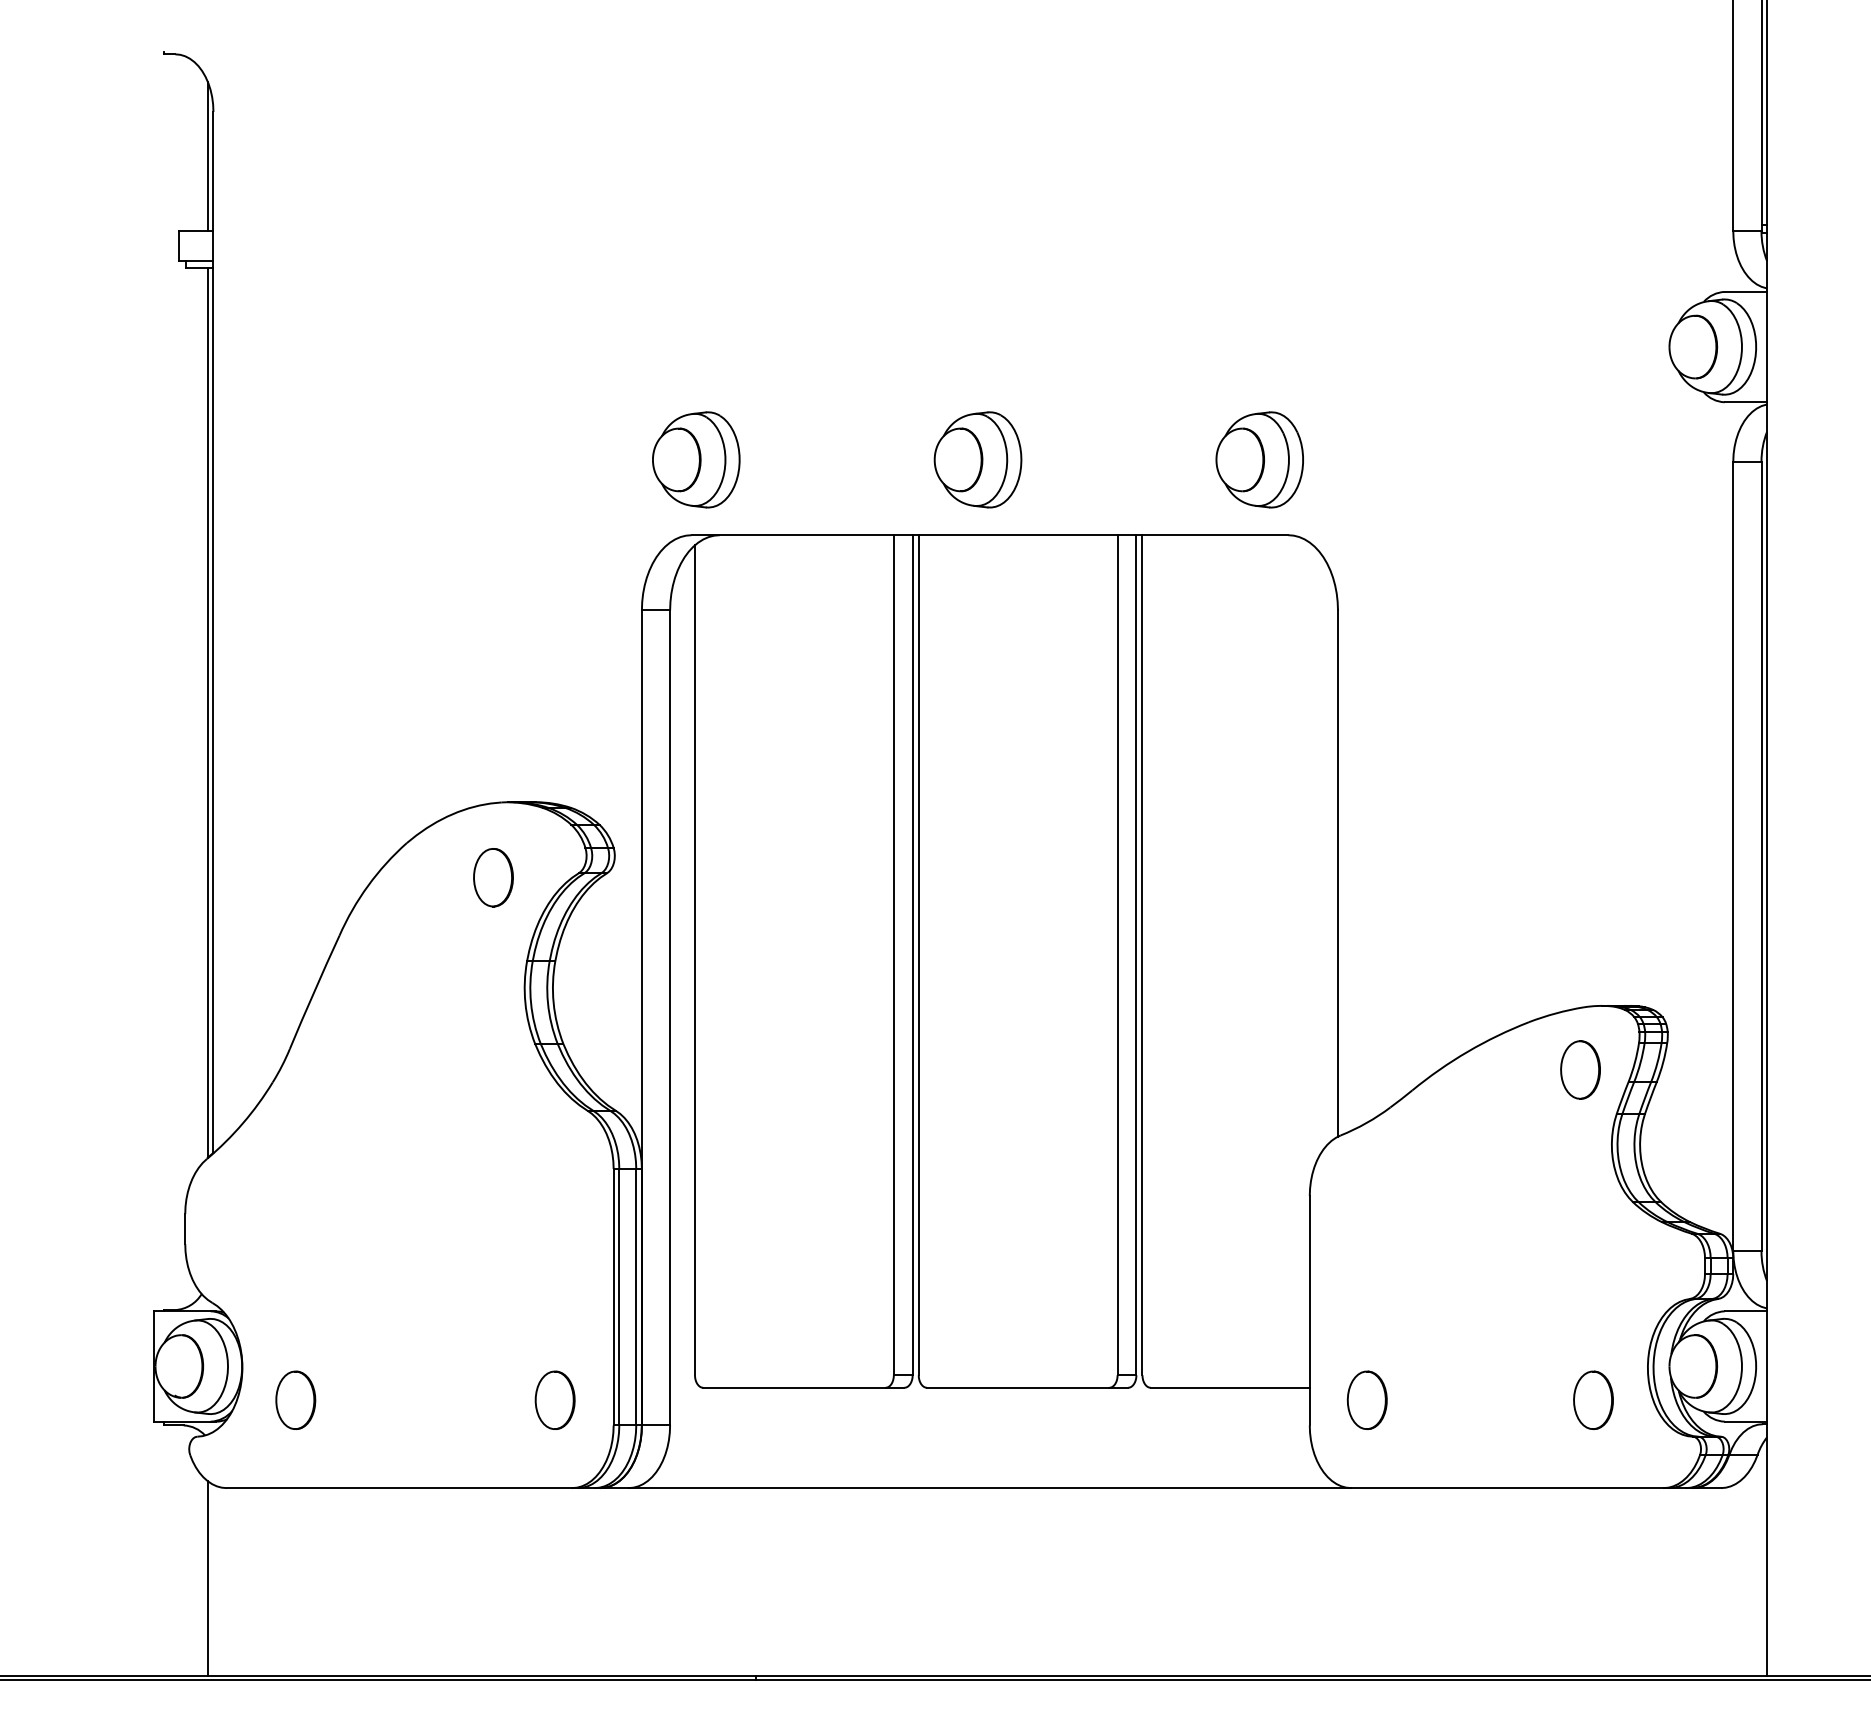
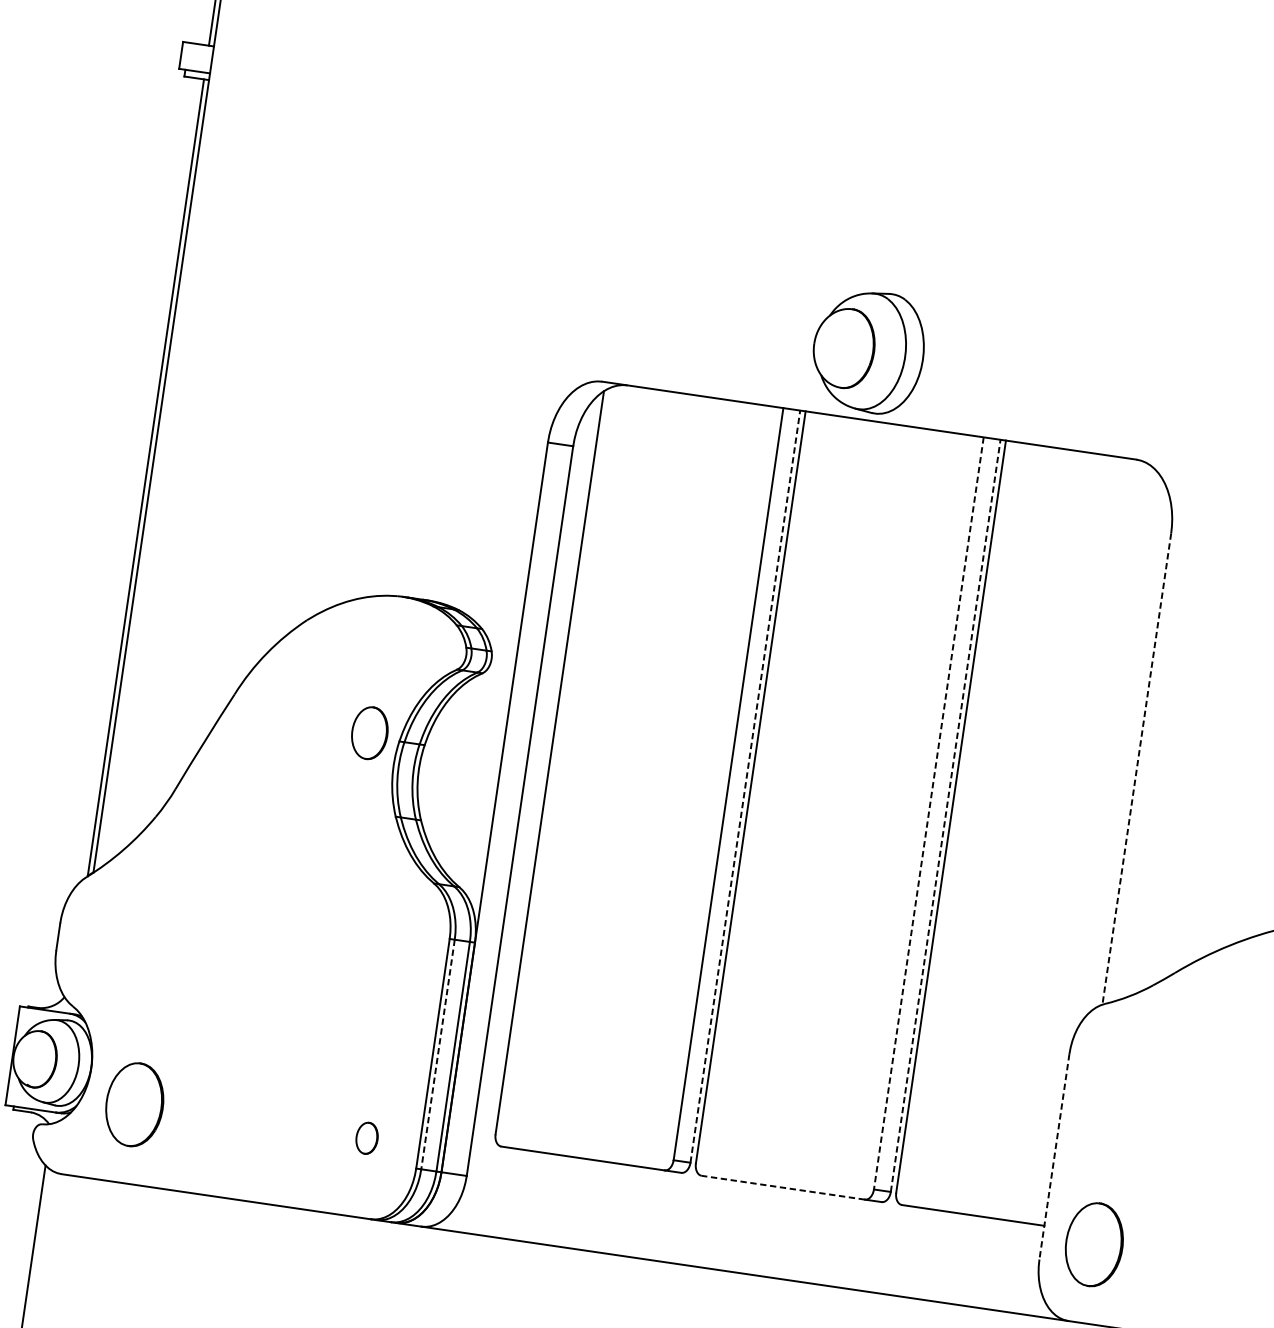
part: (696, 459) -> (616, 314), removed
part: (977, 459) -> (868, 351), size x1.4
part: (1259, 459) -> (1120, 388), removed
line: (1338, 874) -> (1137, 769), solid -> dashed
part: (493, 877) -> (369, 733), moved
line: (912, 954) -> (745, 785), solid -> dashed
line: (1136, 954) -> (945, 815), solid -> dashed
line: (1117, 955) -> (928, 813), solid -> dashed
line: (619, 1297) -> (438, 1054), solid -> dashed
line: (1309, 1310) -> (1054, 1156), solid -> dashed
line: (1017, 1387) -> (782, 1187), solid -> dashed
part: (295, 1399) -> (134, 1103), size x1.6
part: (554, 1399) -> (366, 1137), size x0.6
part: (1366, 1399) -> (1093, 1243), size x1.6

